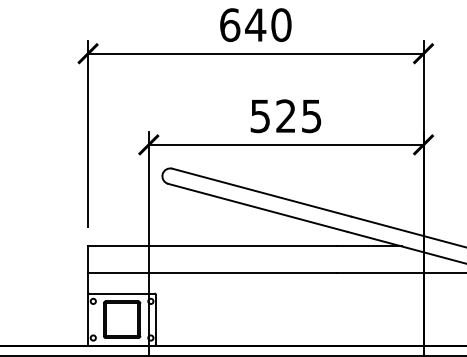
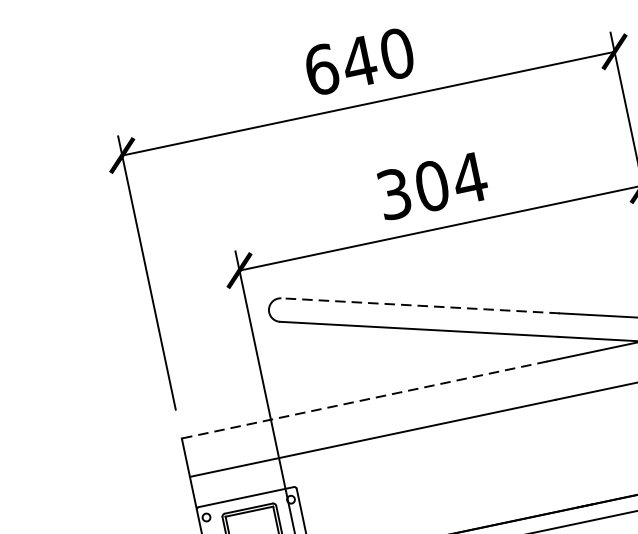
text: (286, 116) -> (432, 186), 525 -> 304
line: (262, 192) -> (421, 305), solid -> dashed
line: (212, 246) -> (364, 400), solid -> dashed

